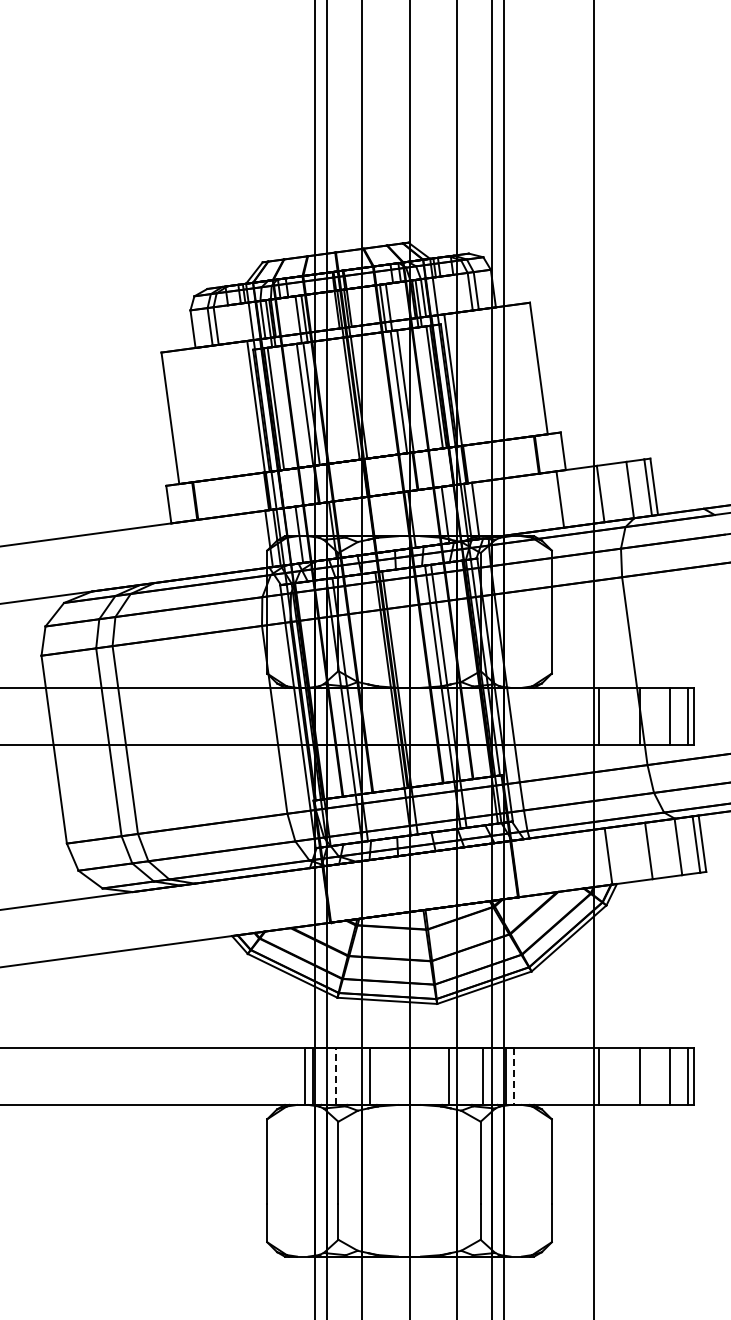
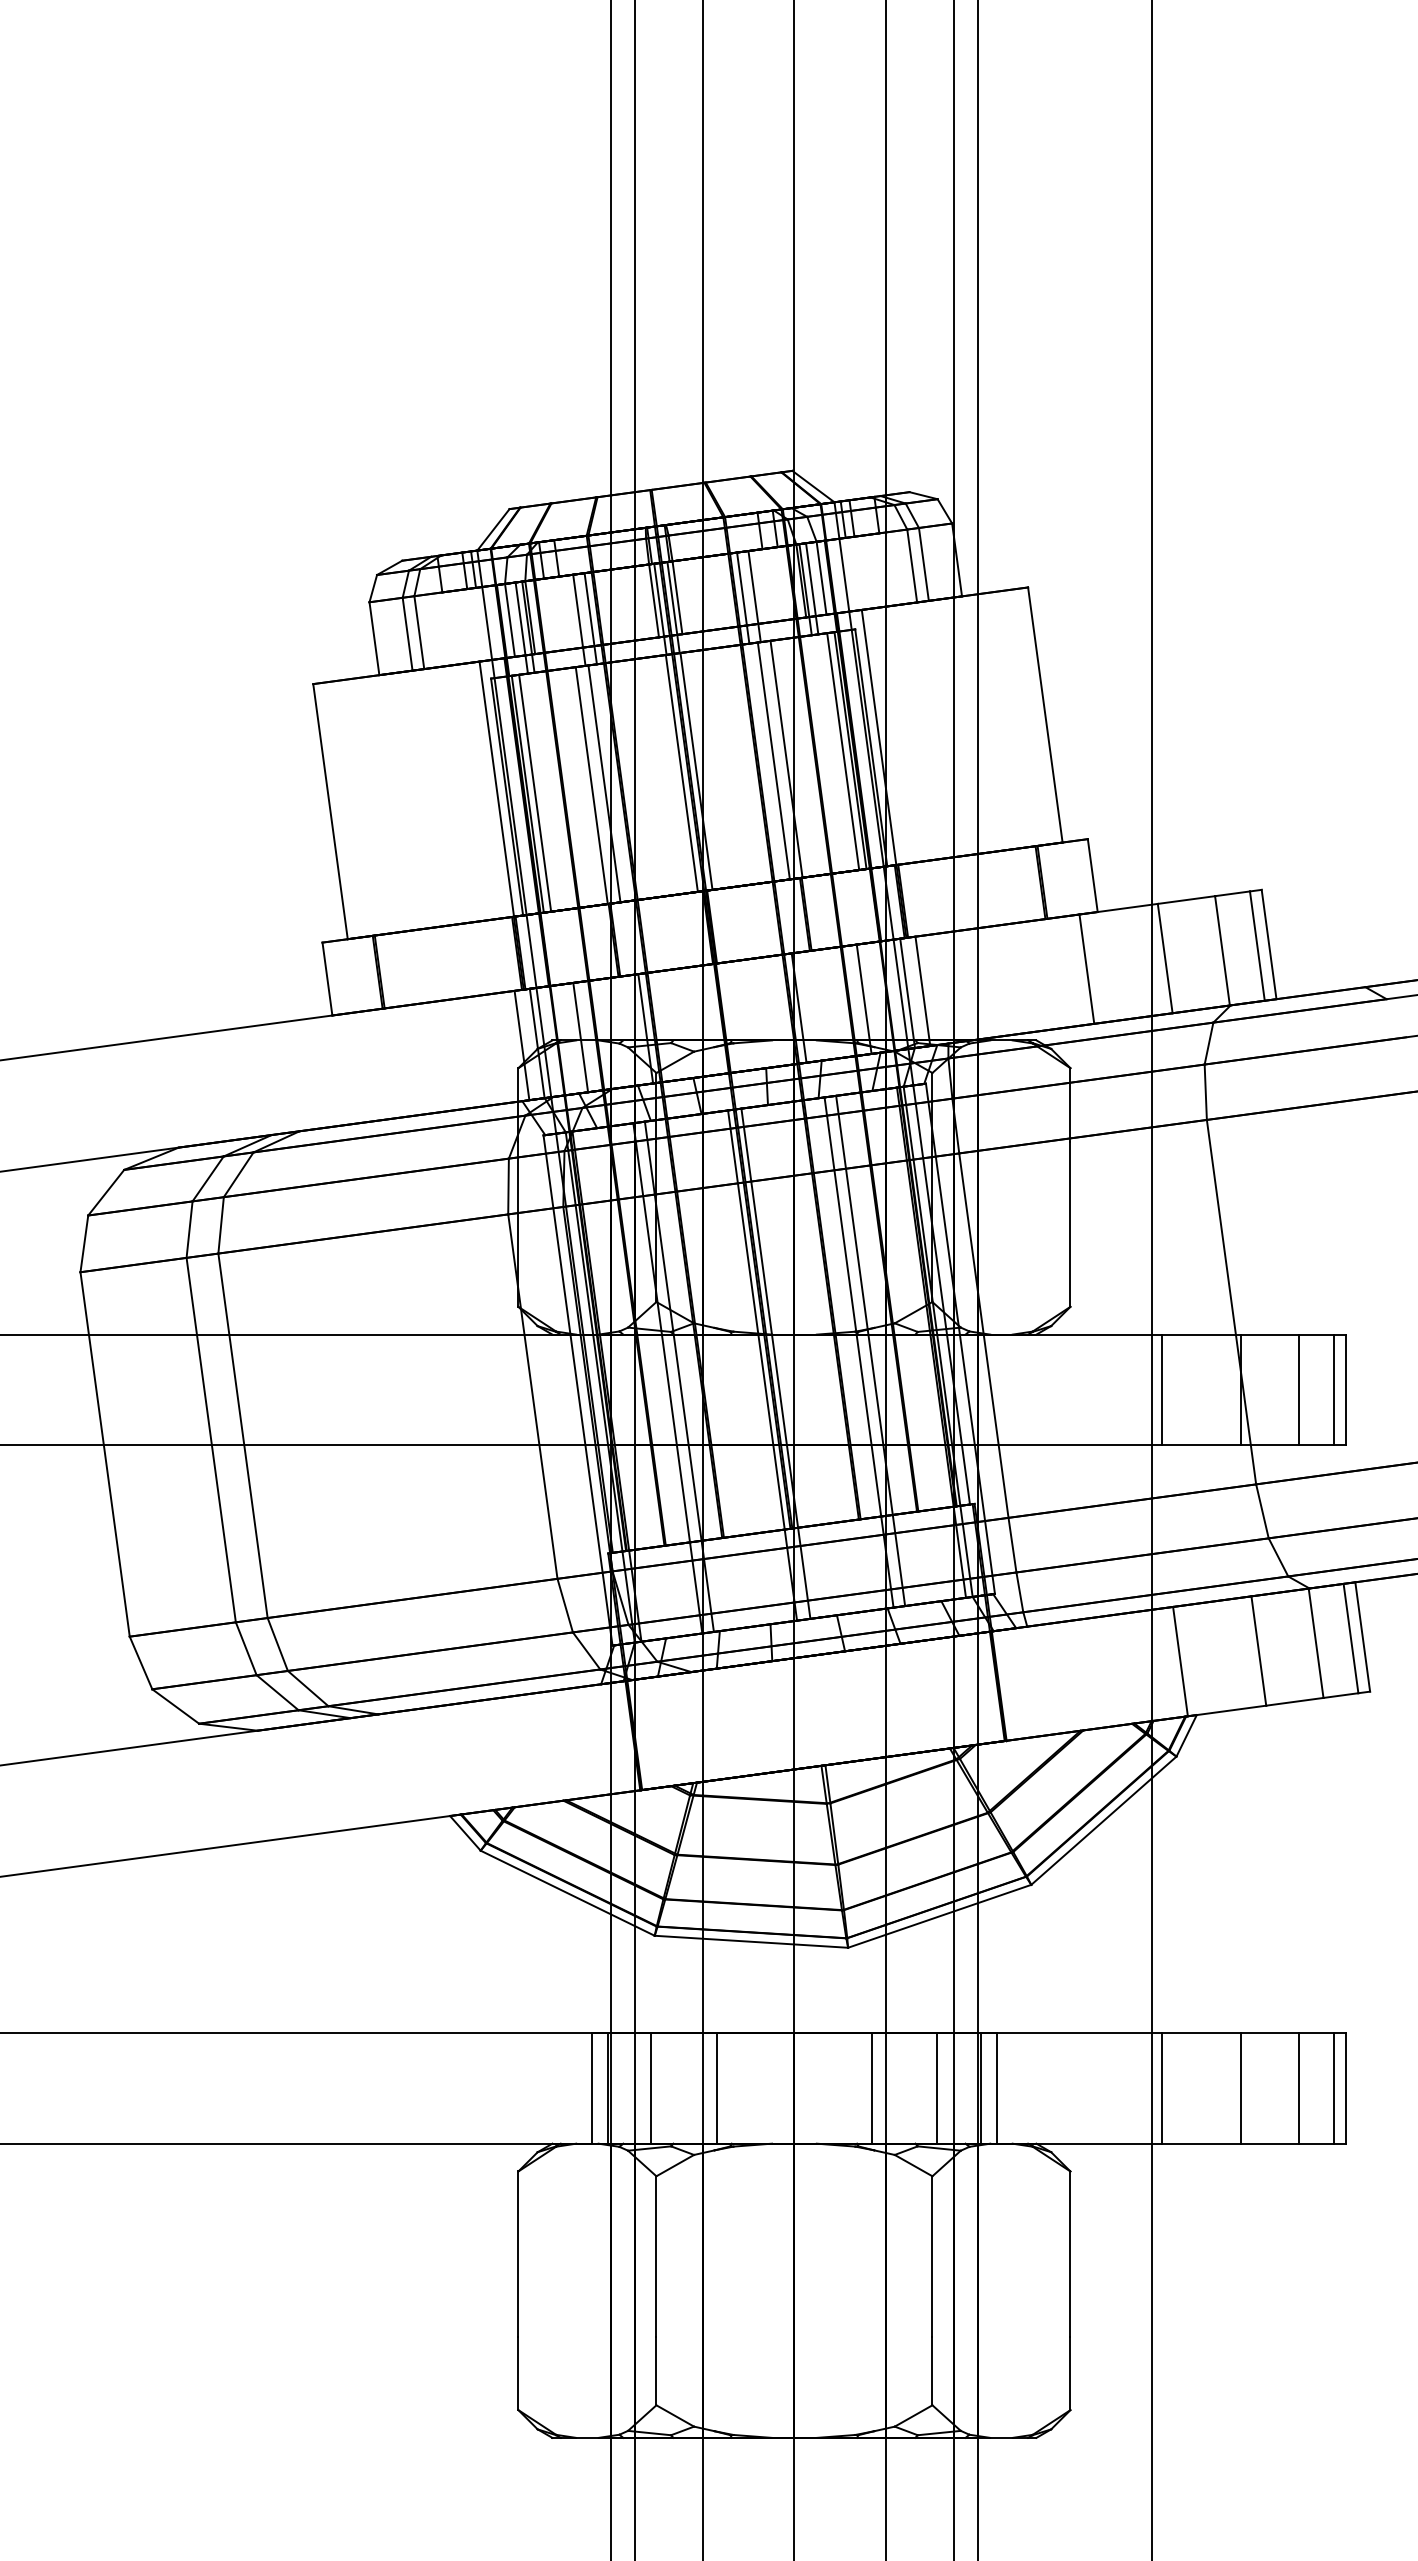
line: (335, 1076) -> (650, 2088), dashed -> solid
line: (513, 1077) -> (996, 2090), dashed -> solid

